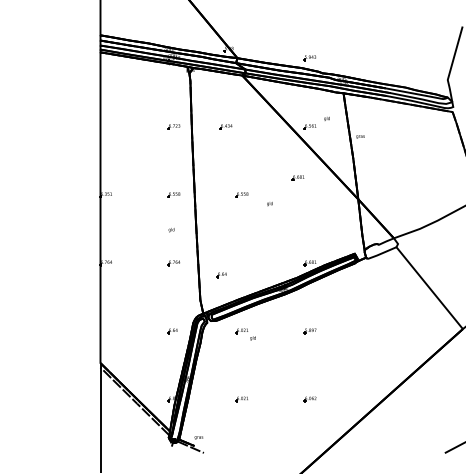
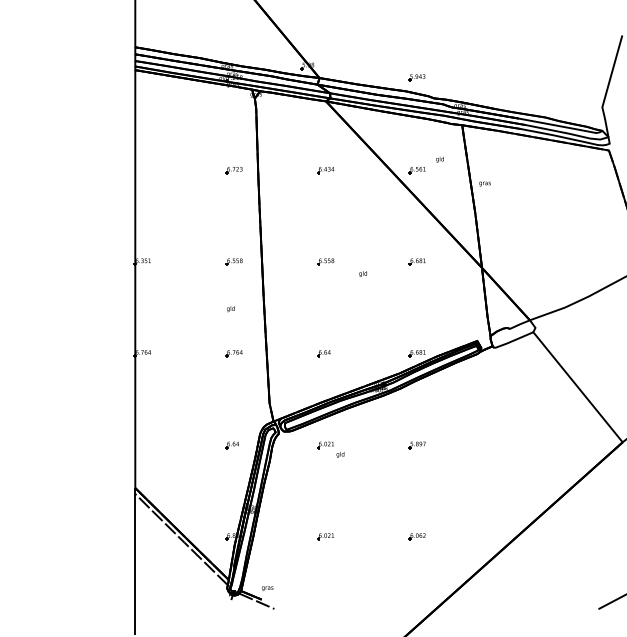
part: (225, 126) -> (324, 169), moved
part: (297, 177) -> (416, 261), moved
part: (221, 275) -> (323, 354), moved

